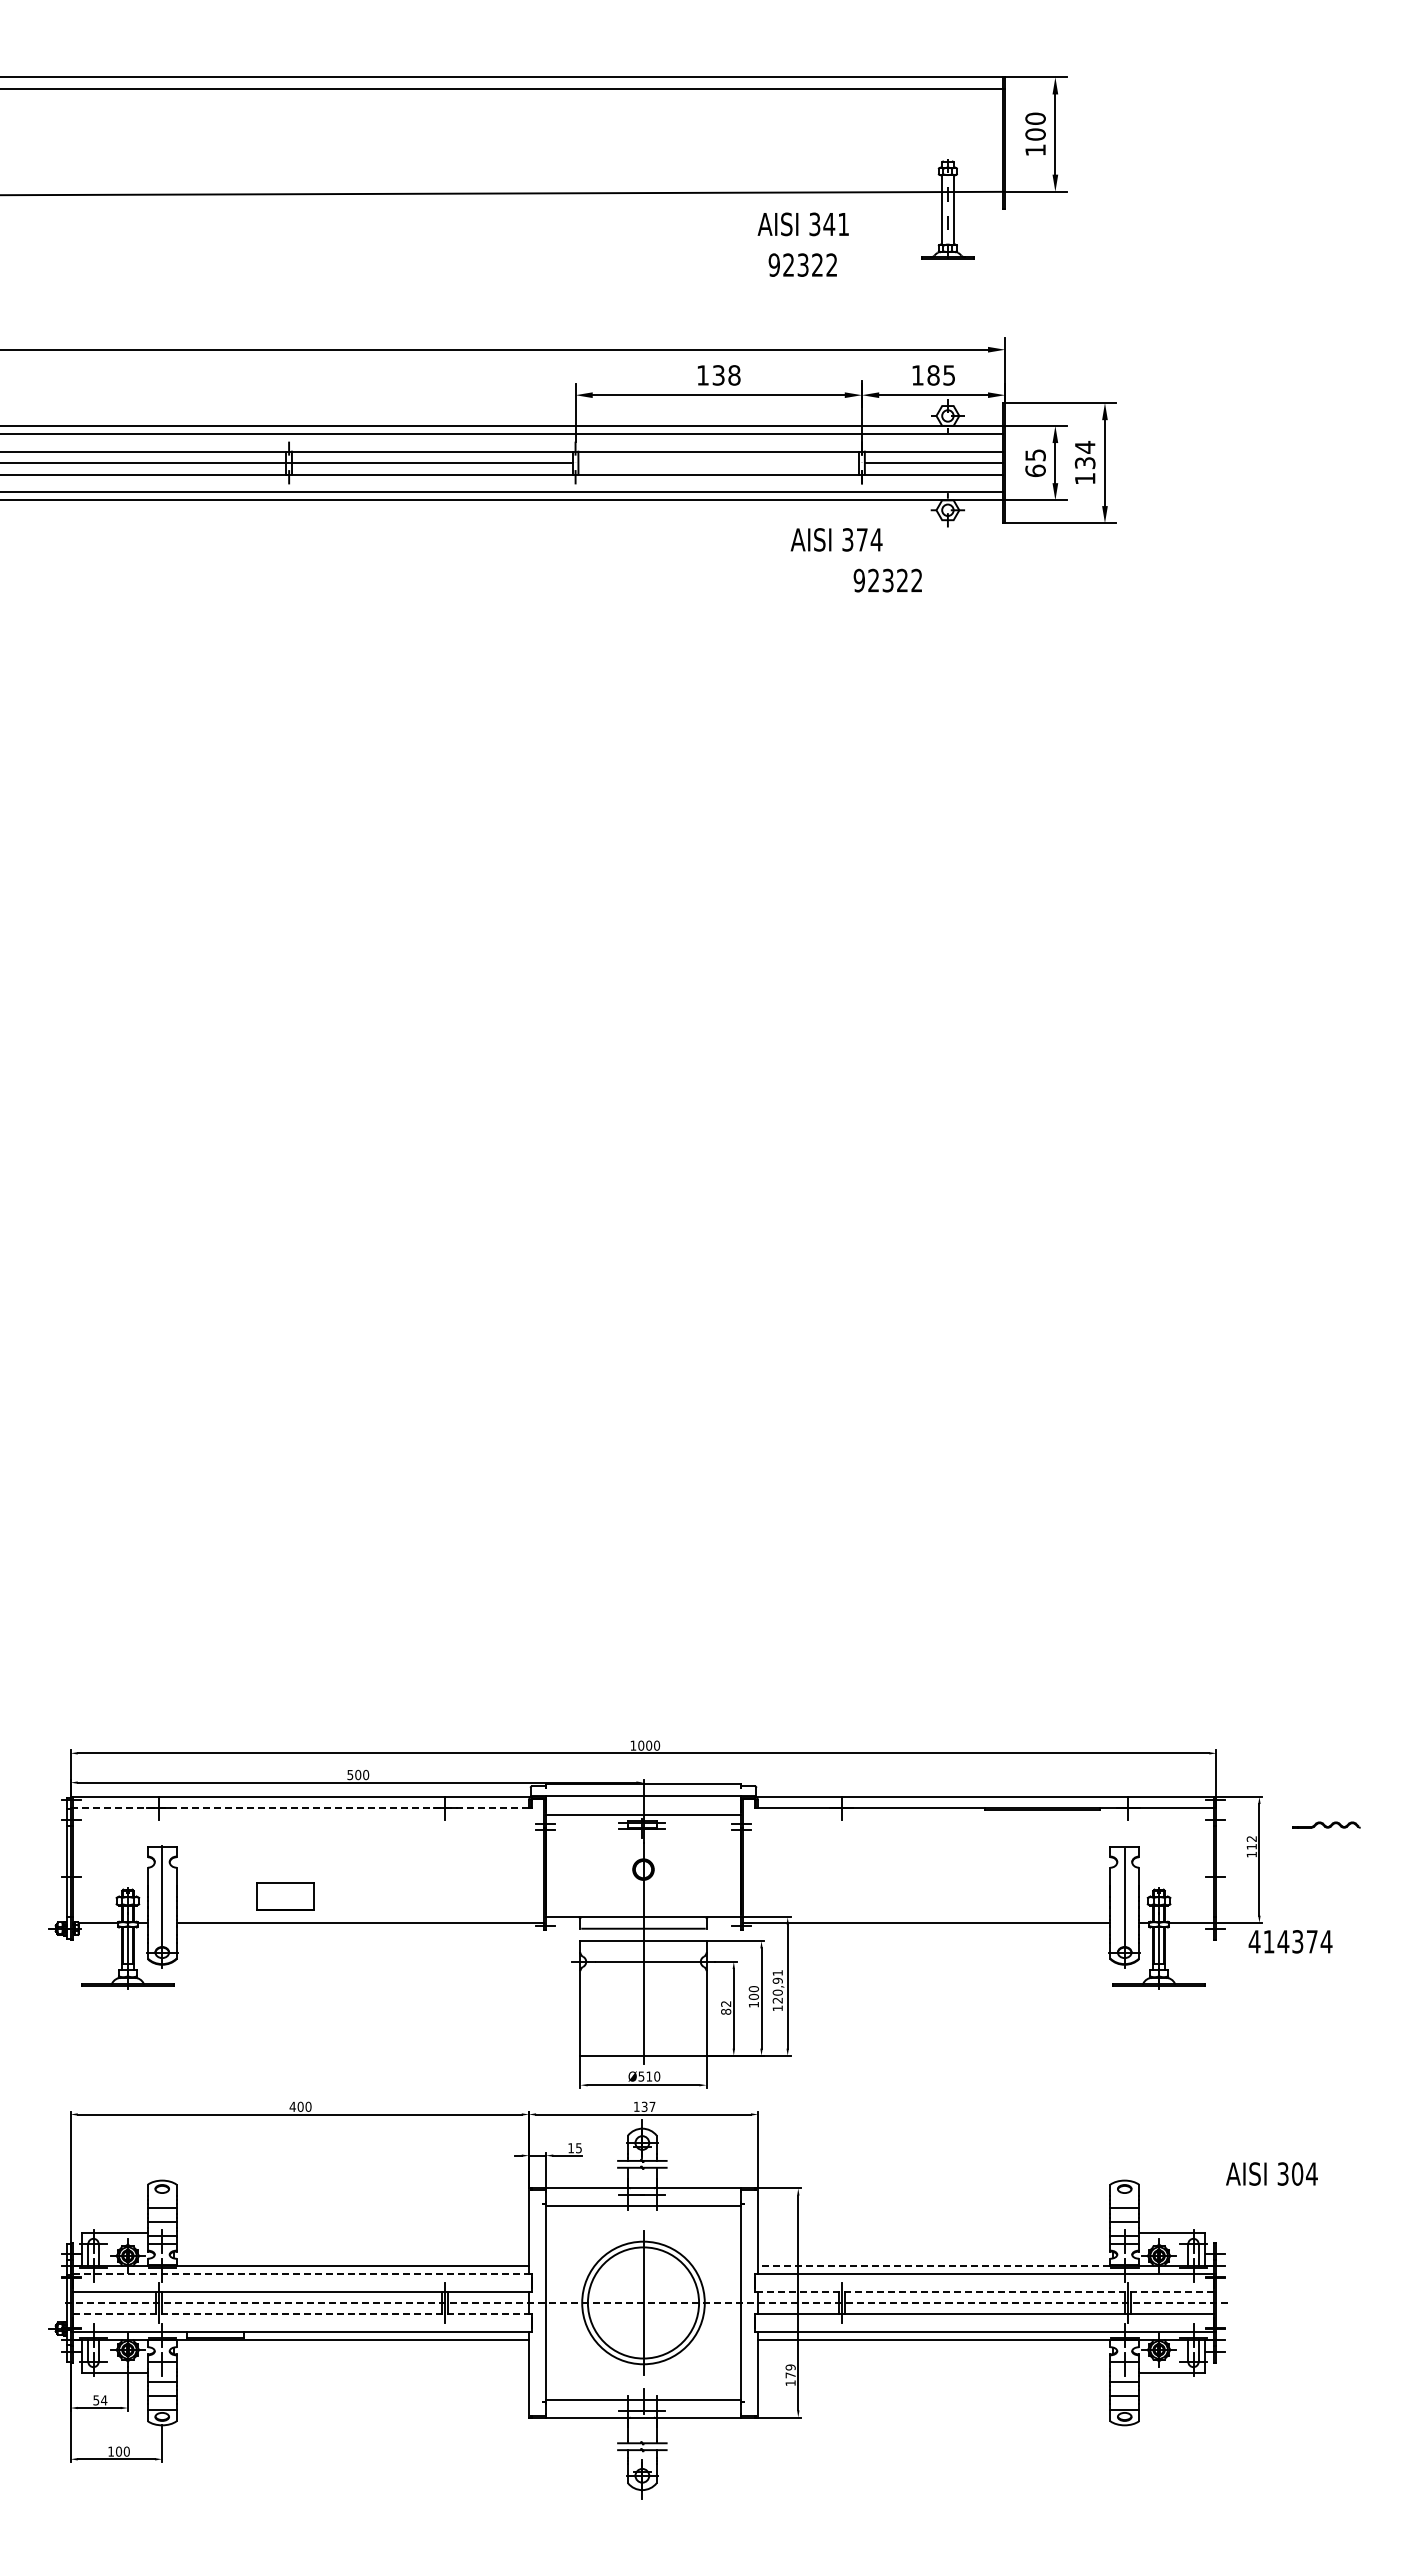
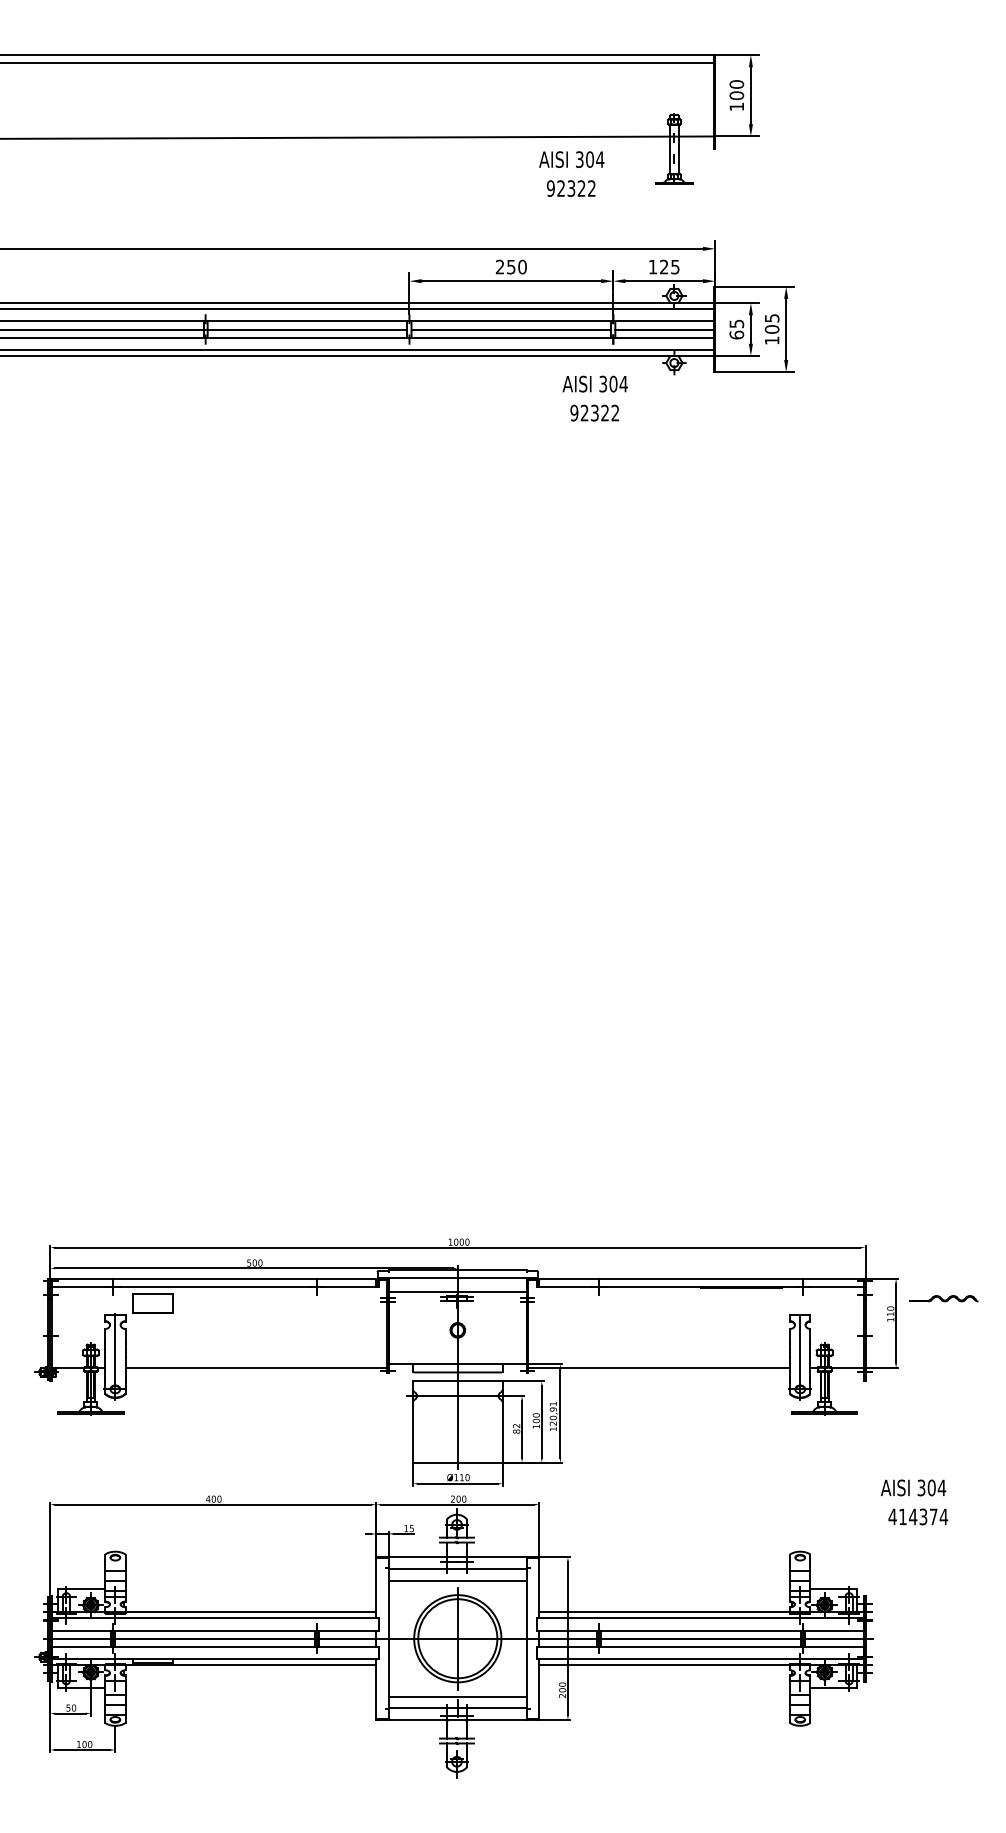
text: (836, 224) -> (595, 159), 341 -> 304
text: (718, 375) -> (511, 267), 138 -> 250
text: (933, 375) -> (664, 267), 185 -> 125
text: (1084, 454) -> (771, 323), 134 -> 105
line: (718, 463) -> (511, 329), added
text: (861, 539) -> (612, 383), 374 -> 304
text: (887, 580) -> (594, 413), moved
line: (300, 1808) -> (213, 1286), dashed -> solid
part: (1326, 1824) -> (943, 1298), size x1.43
text: (1251, 1838) -> (890, 1308), 112 -> 110
part: (285, 1896) -> (153, 1303), moved
text: (1290, 1941) -> (918, 1516), moved
text: (641, 2076) -> (456, 1477), 510 -> 110
text: (644, 2106) -> (458, 1498), 137 -> 200
text: (1271, 2173) -> (913, 1487), moved
line: (643, 2221) -> (457, 1580), added
line: (933, 2265) -> (664, 1612), dashed -> solid
line: (301, 2274) -> (214, 1618), dashed -> solid
line: (985, 2291) -> (701, 1630), dashed -> solid
line: (644, 2302) -> (458, 1638), dashed -> solid
line: (301, 2314) -> (214, 1646), dashed -> solid
text: (790, 2375) -> (562, 1690), 179 -> 200
line: (643, 2384) -> (457, 1696), added
text: (104, 2400) -> (74, 1708), 54 -> 50

